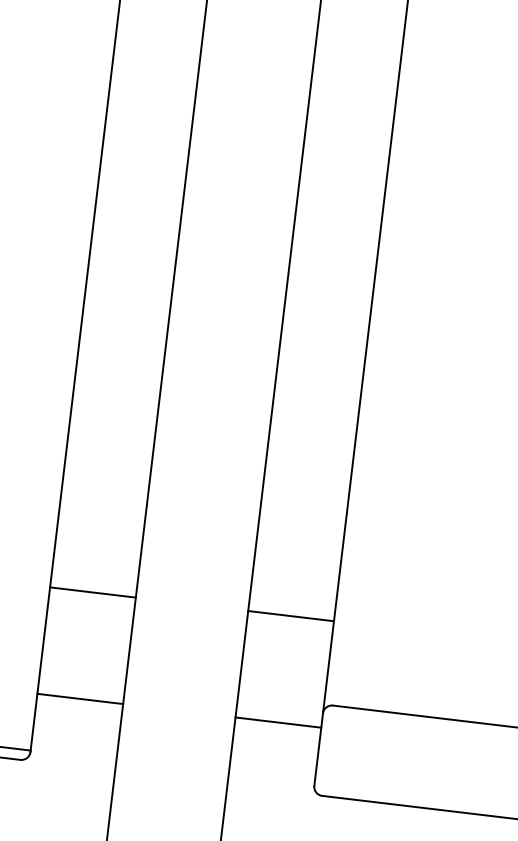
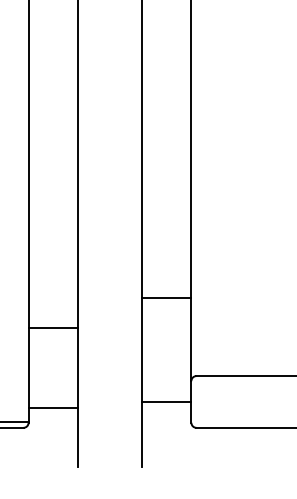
line: (290, 616) -> (166, 298), moved
line: (79, 699) -> (52, 408), moved
line: (277, 722) -> (166, 402), moved

